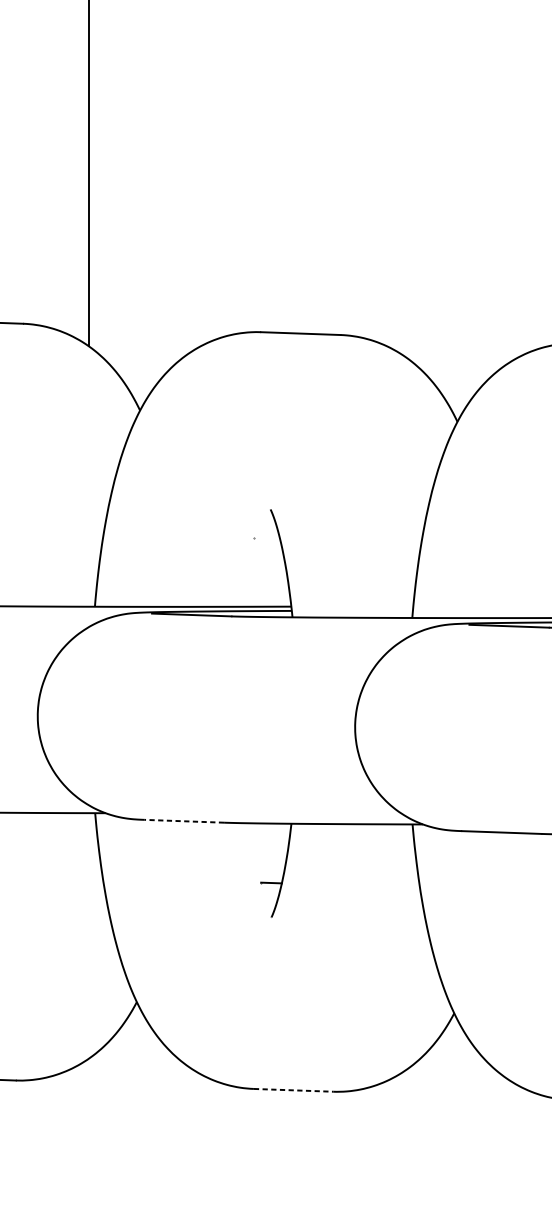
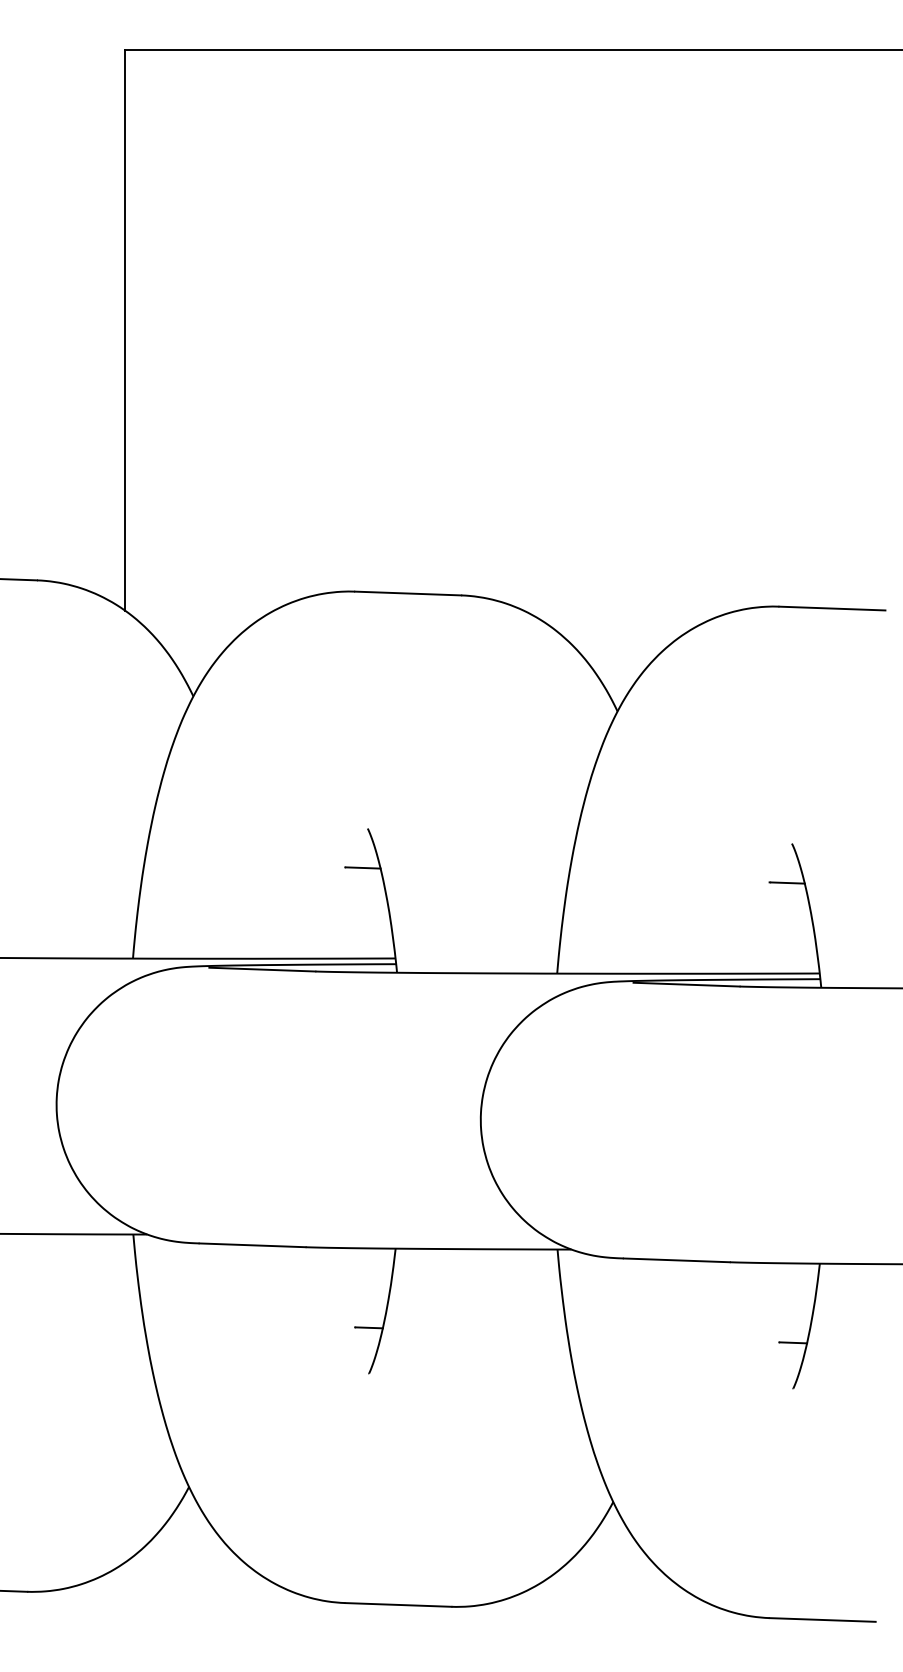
line: (266, 538) -> (362, 867), added
line: (184, 821) -> (252, 1245), dashed -> solid
line: (293, 1090) -> (398, 1604), dashed -> solid

